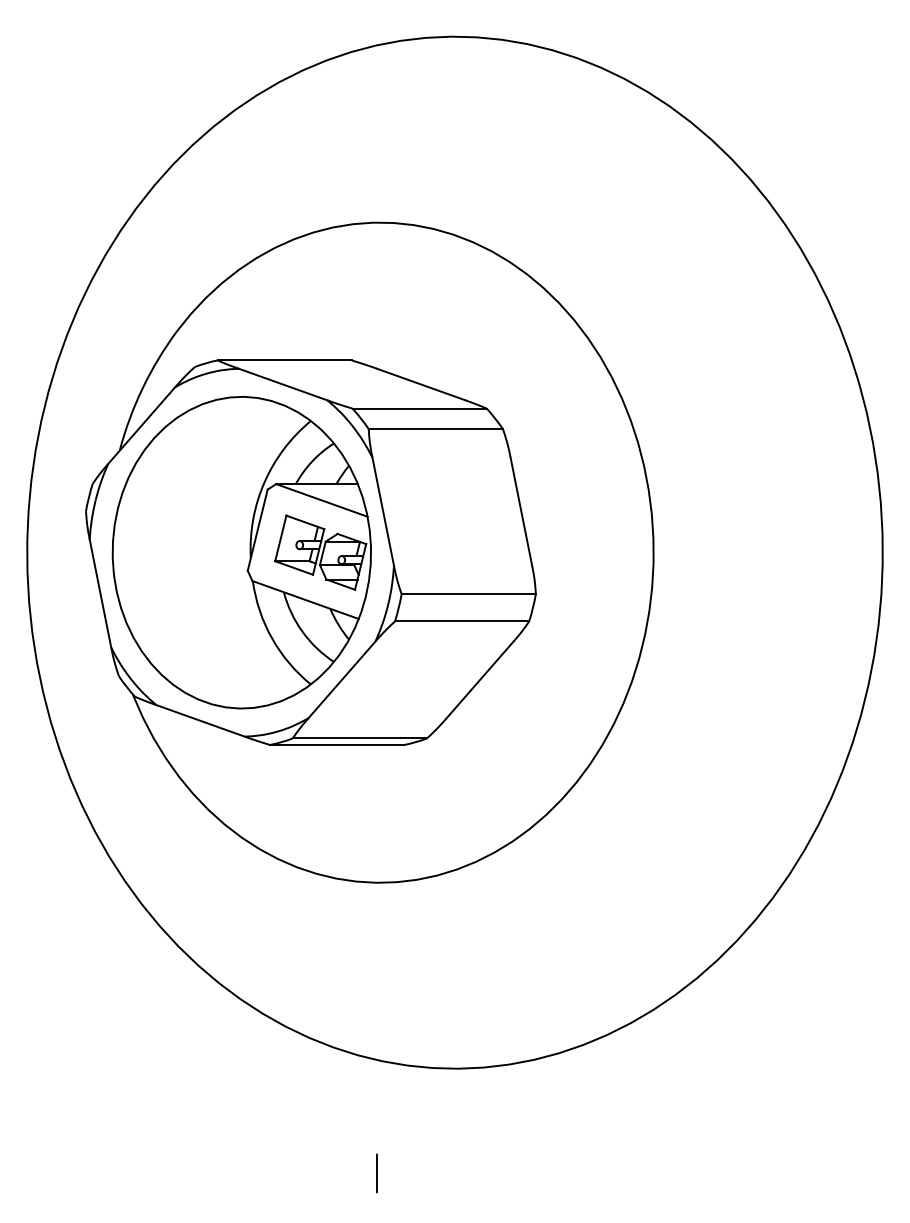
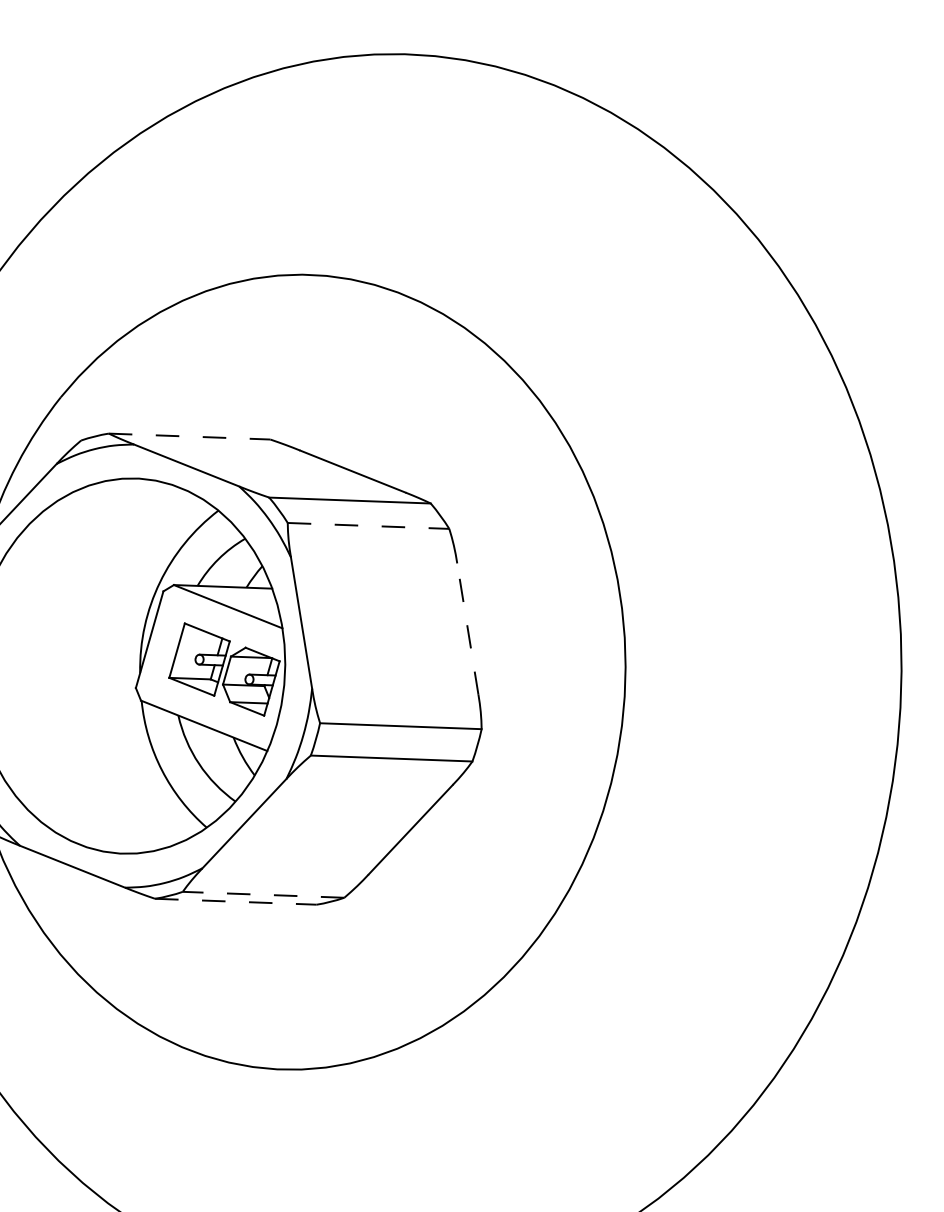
line: (285, 360) -> (190, 436), solid -> dashed
line: (436, 429) -> (369, 526), solid -> dashed
line: (521, 511) -> (468, 628), solid -> dashed
line: (359, 738) -> (262, 894), solid -> dashed
line: (337, 744) -> (236, 901), solid -> dashed

